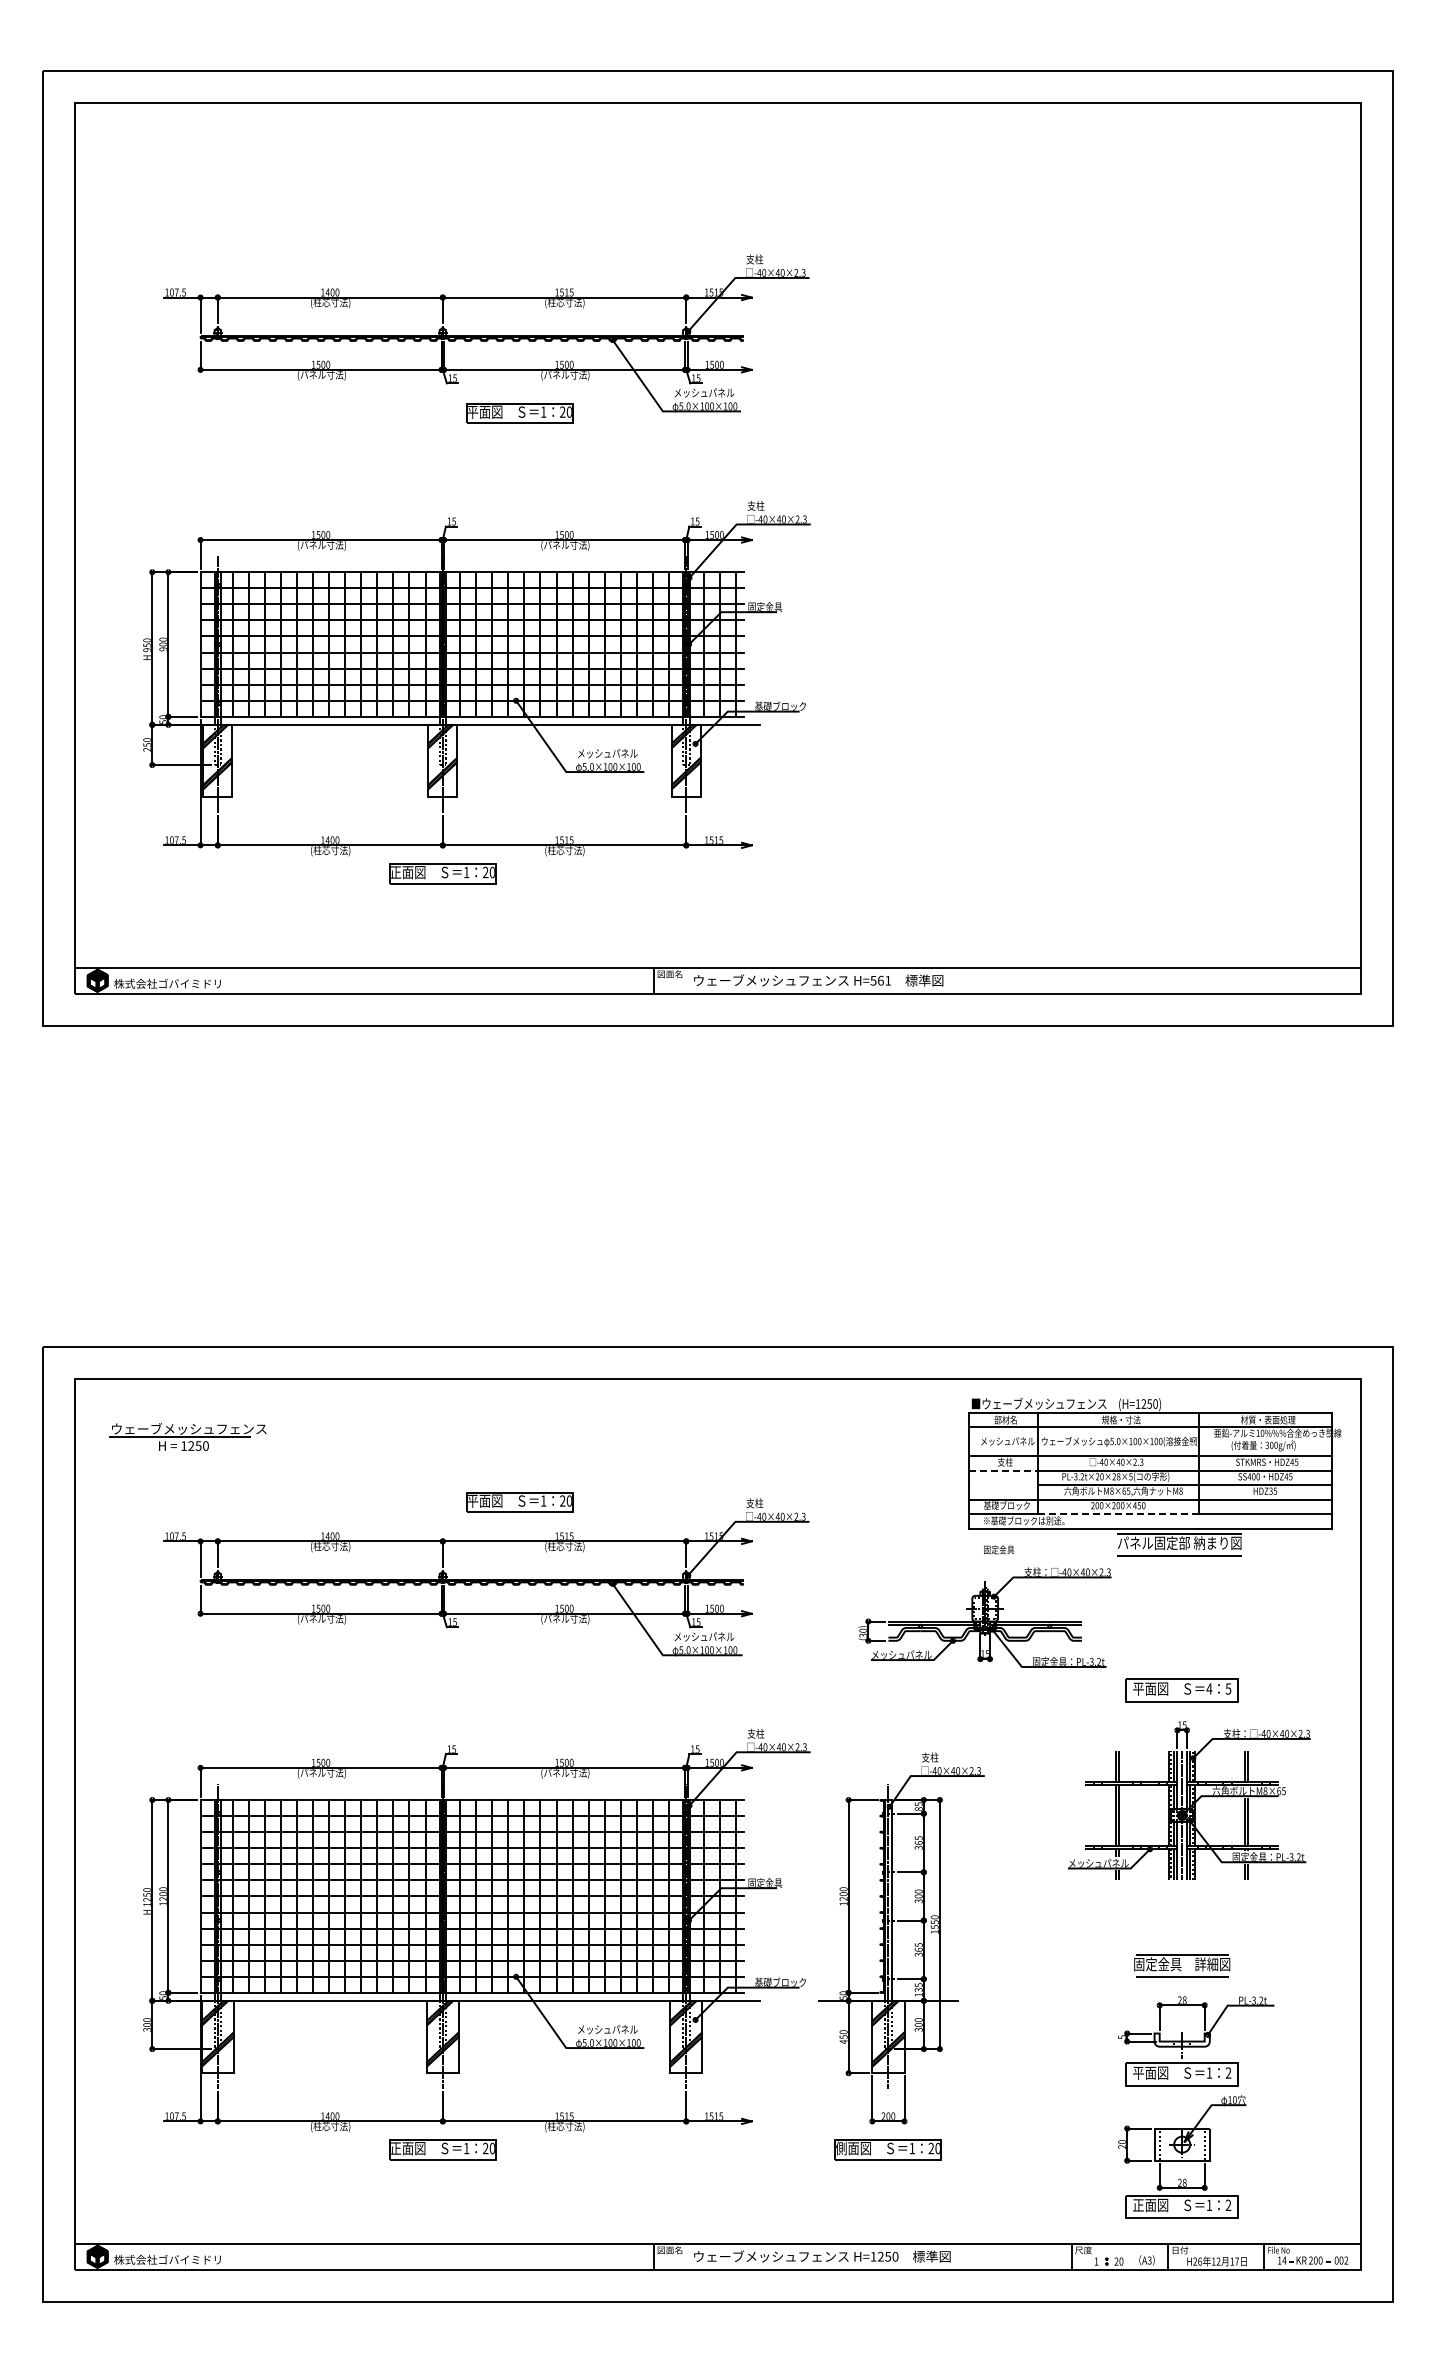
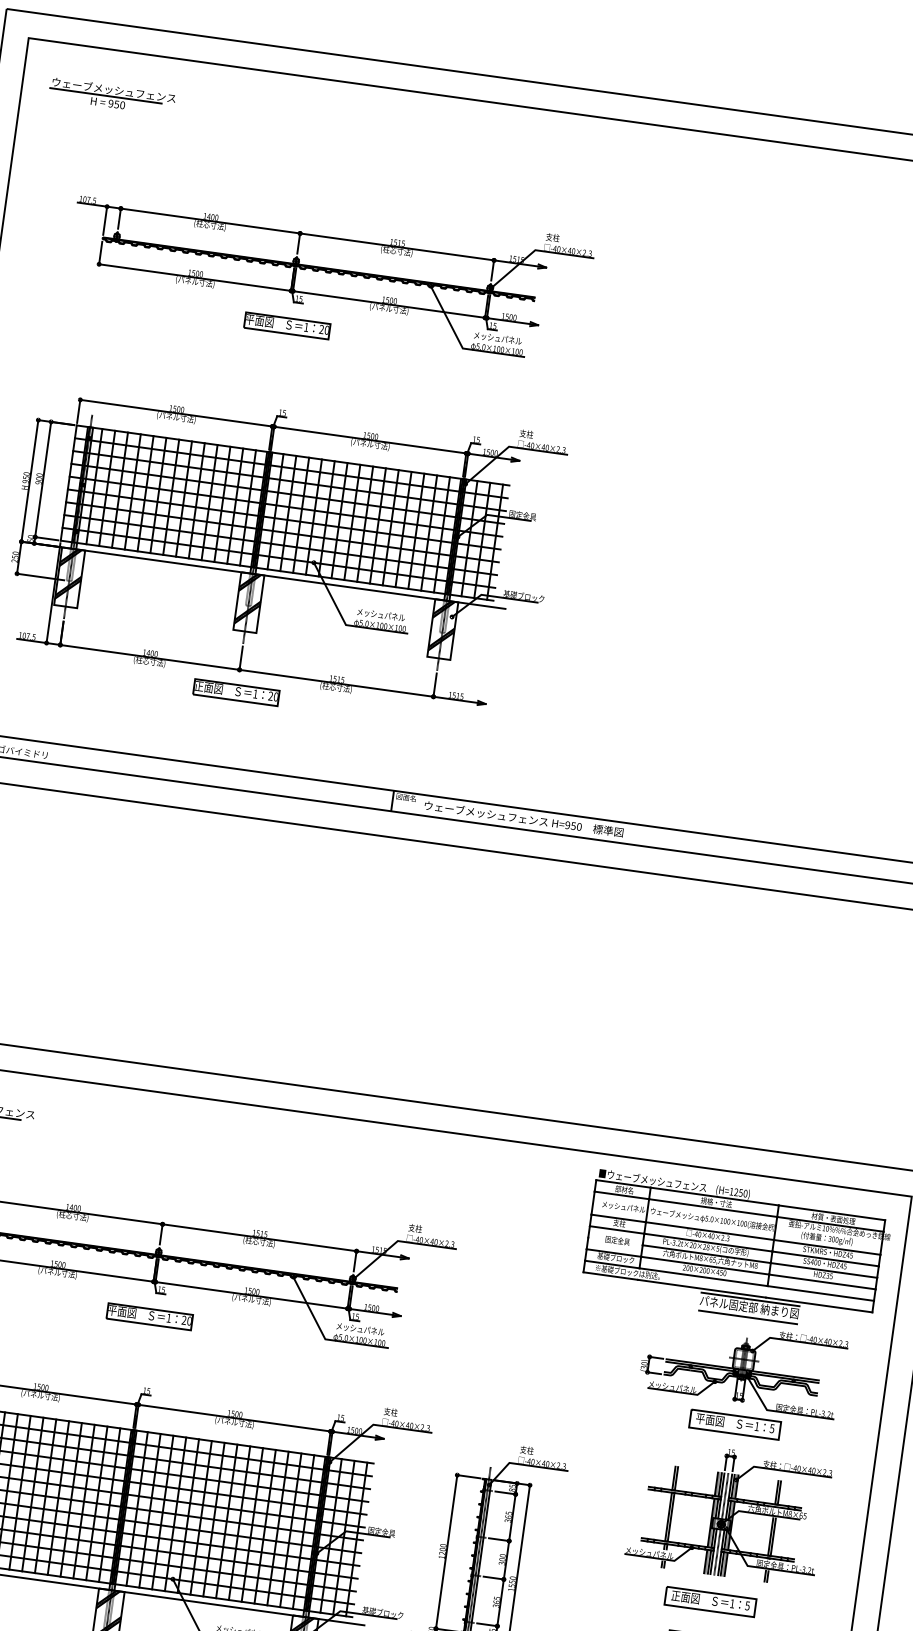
part: (187, 160) -> (111, 96), added
part: (519, 413) -> (287, 325), moved
text: (880, 980) -> (573, 825), H=561 -> H=950
line: (1004, 1470) -> (617, 1229), dashed -> solid
part: (519, 1502) -> (149, 1316), moved
line: (1118, 1514) -> (703, 1277), dashed -> solid
text: (999, 1549) -> (618, 1240), moved
part: (984, 1617) -> (742, 1366), moved
text: (1209, 1688) -> (757, 1426), 4 -> 1
part: (1181, 1912) -> (710, 1601), added

